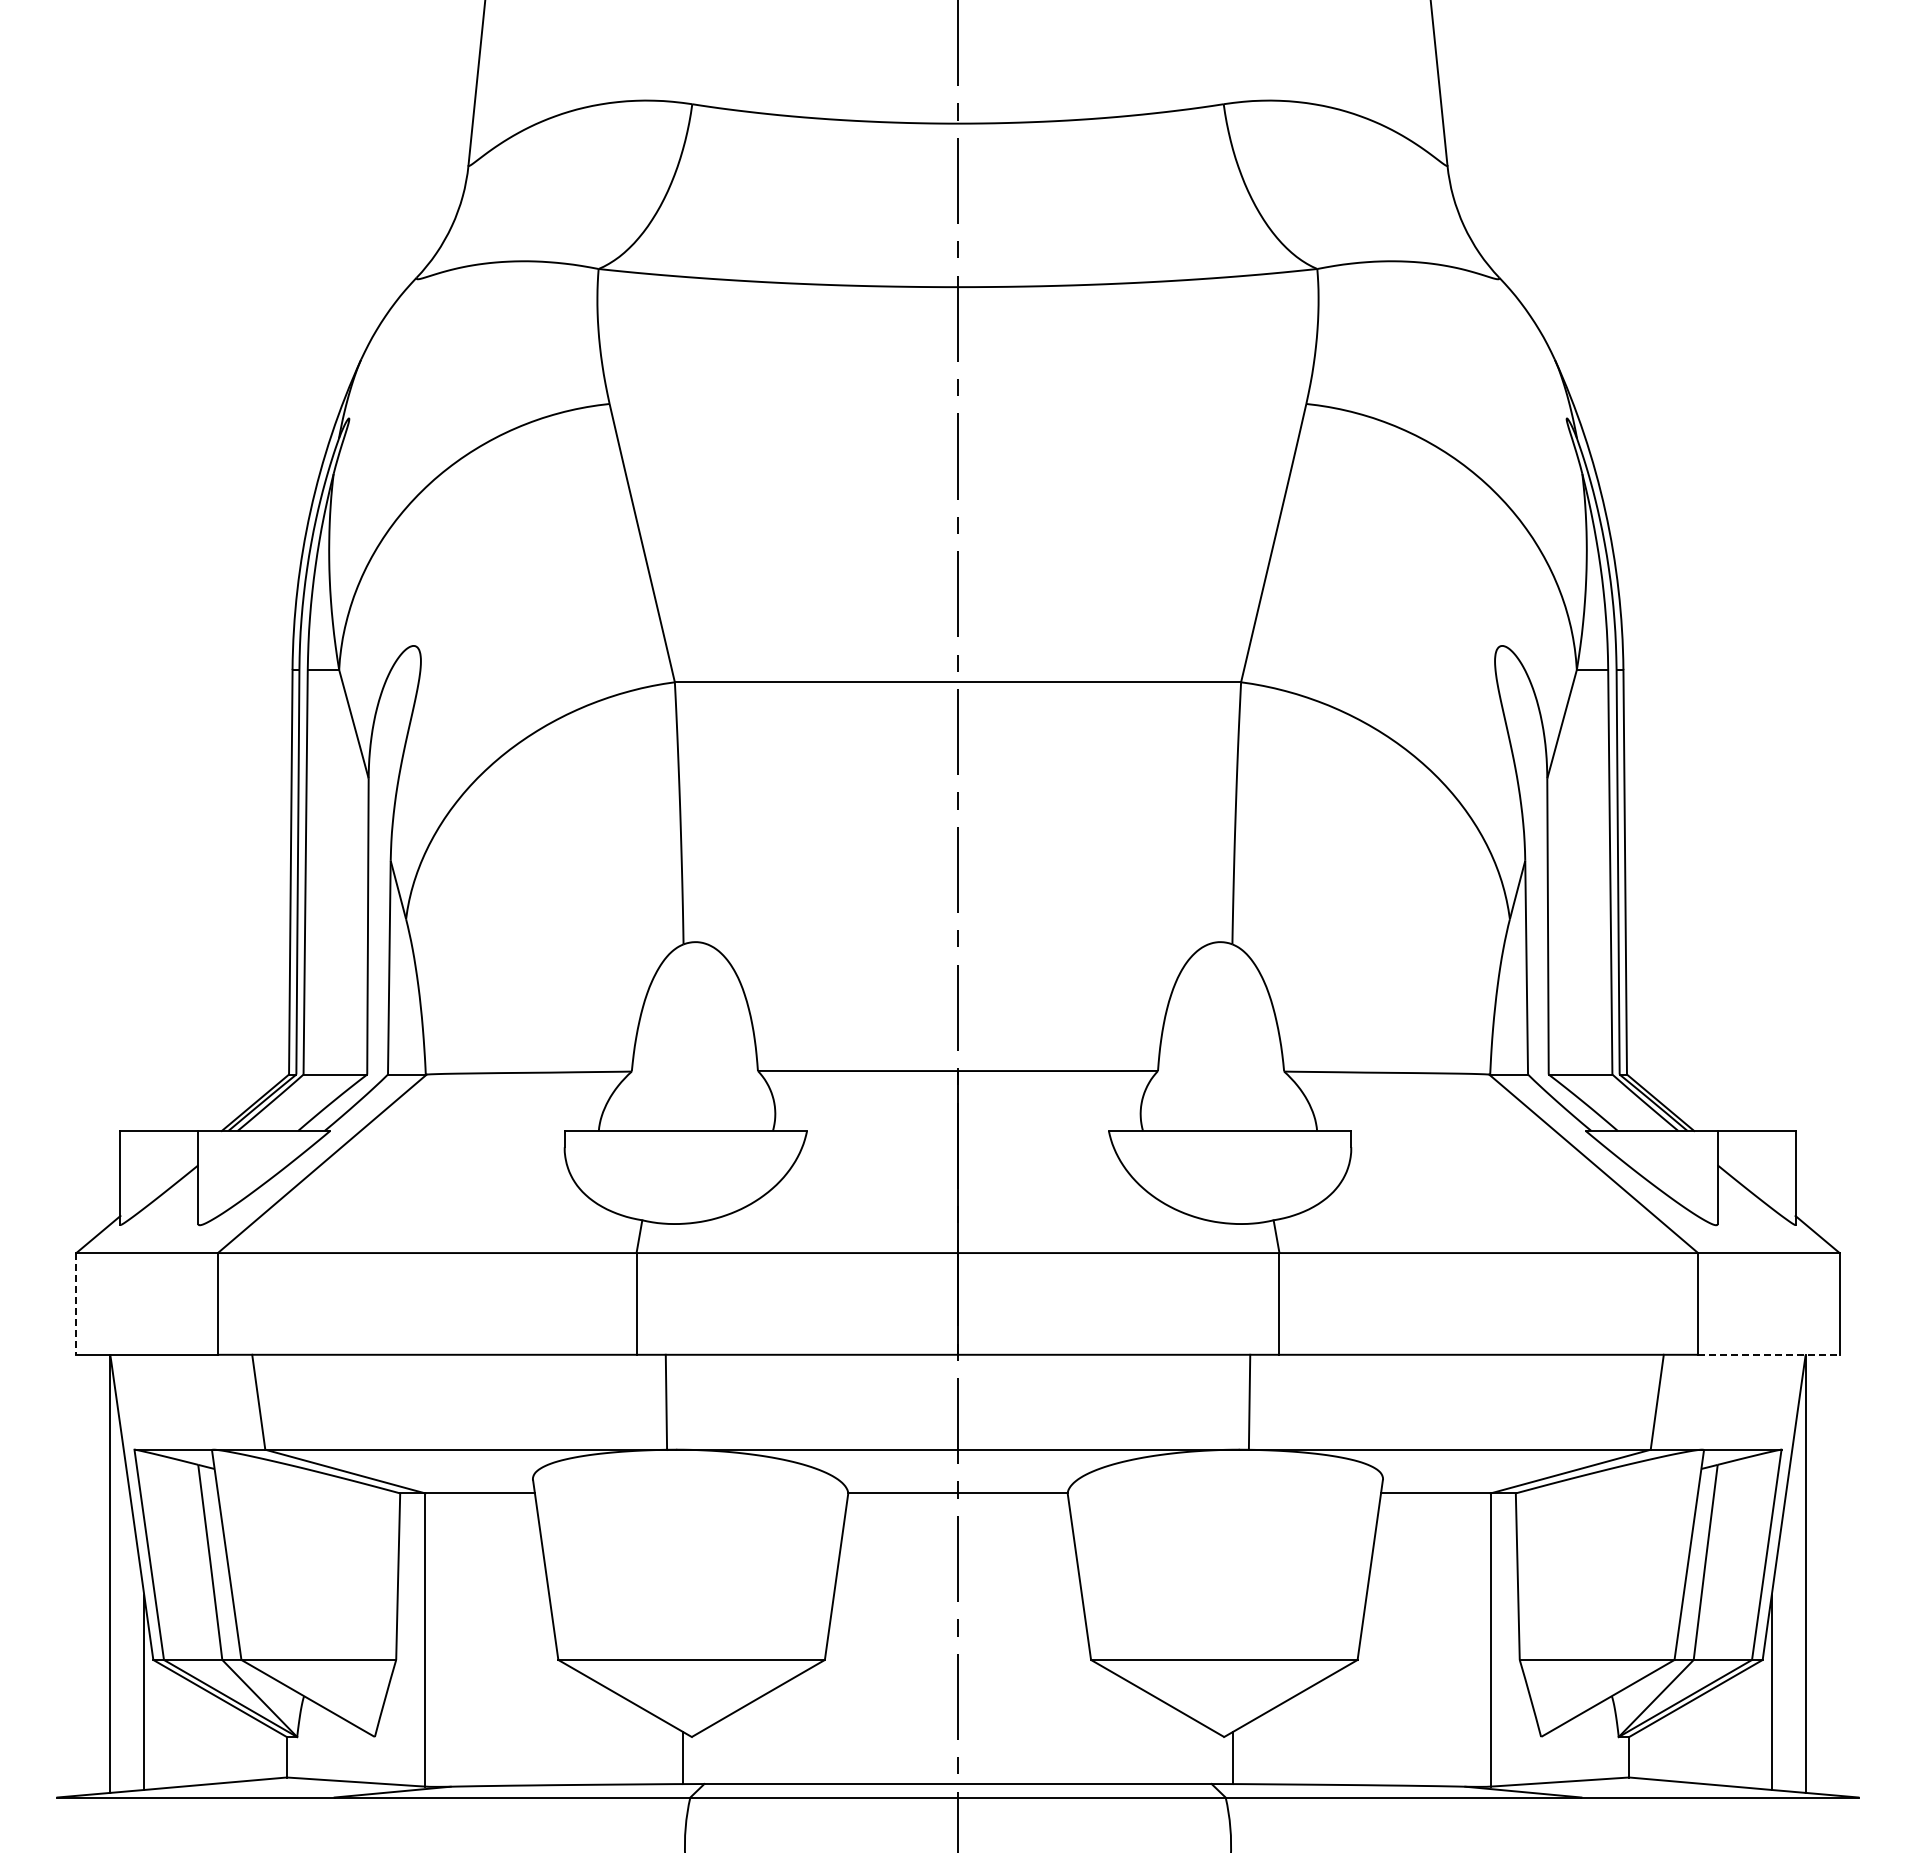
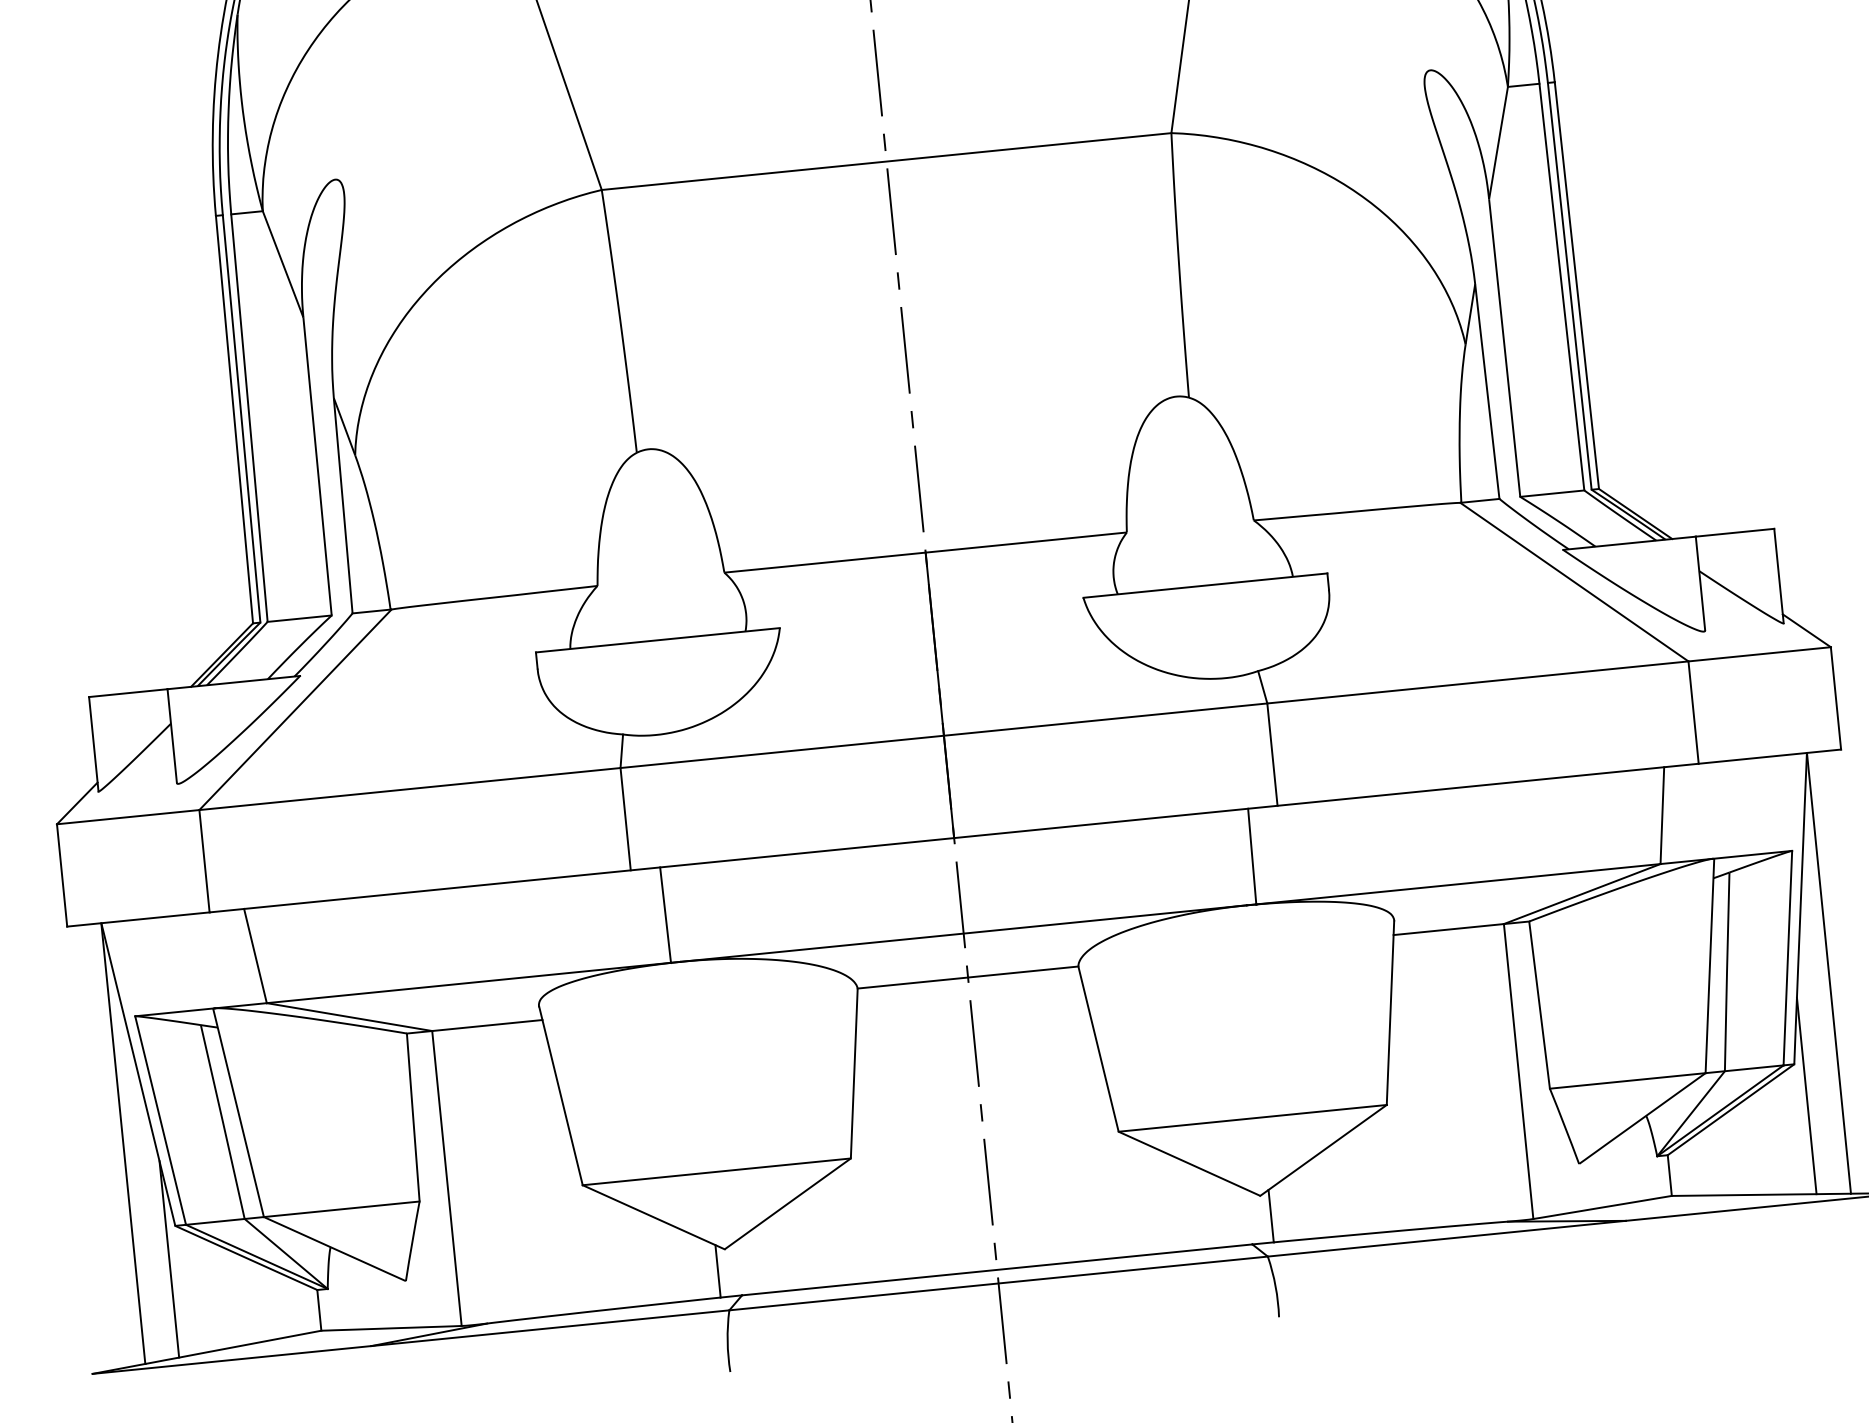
line: (76, 1303) -> (62, 875), dashed -> solid
line: (1768, 1354) -> (1769, 756), dashed -> solid

